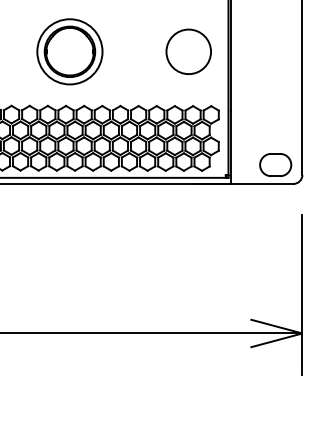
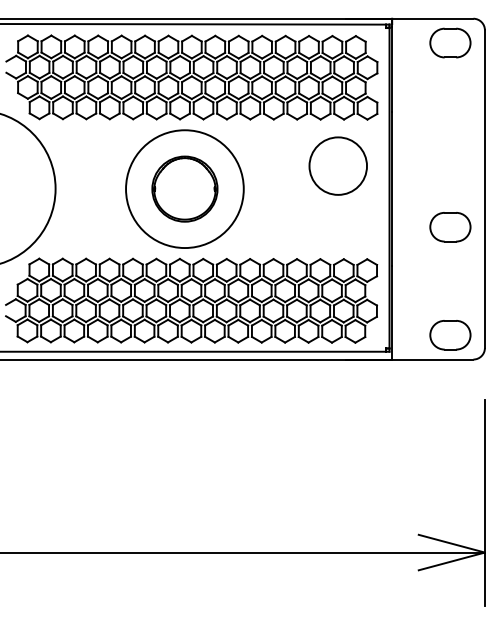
circle: (188, 51) -> (337, 165), moved
circle: (69, 52) -> (184, 189), size x1.4
part: (275, 81) -> (450, 227), added

